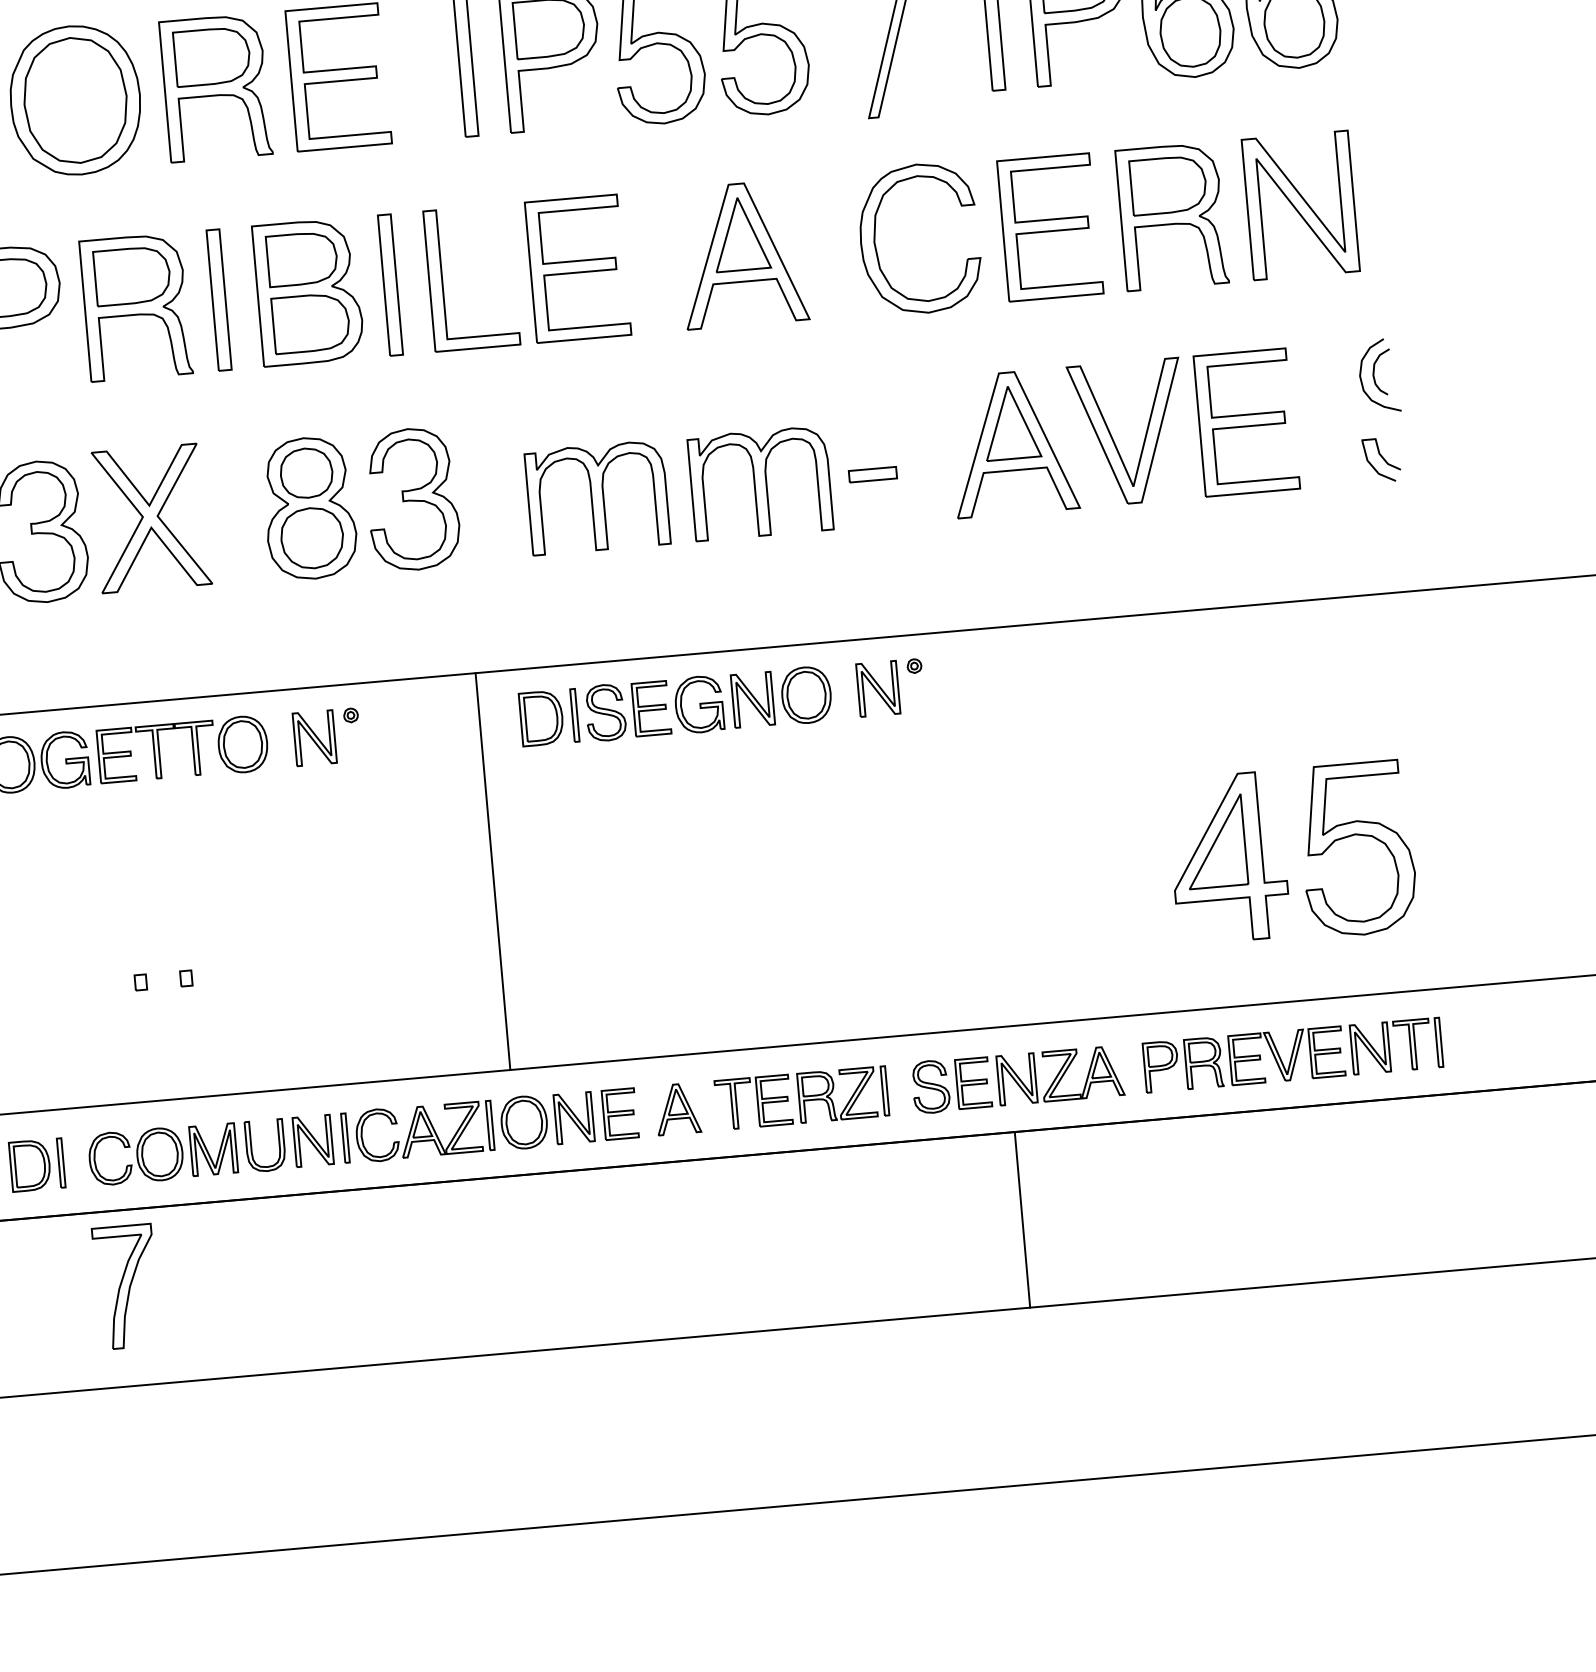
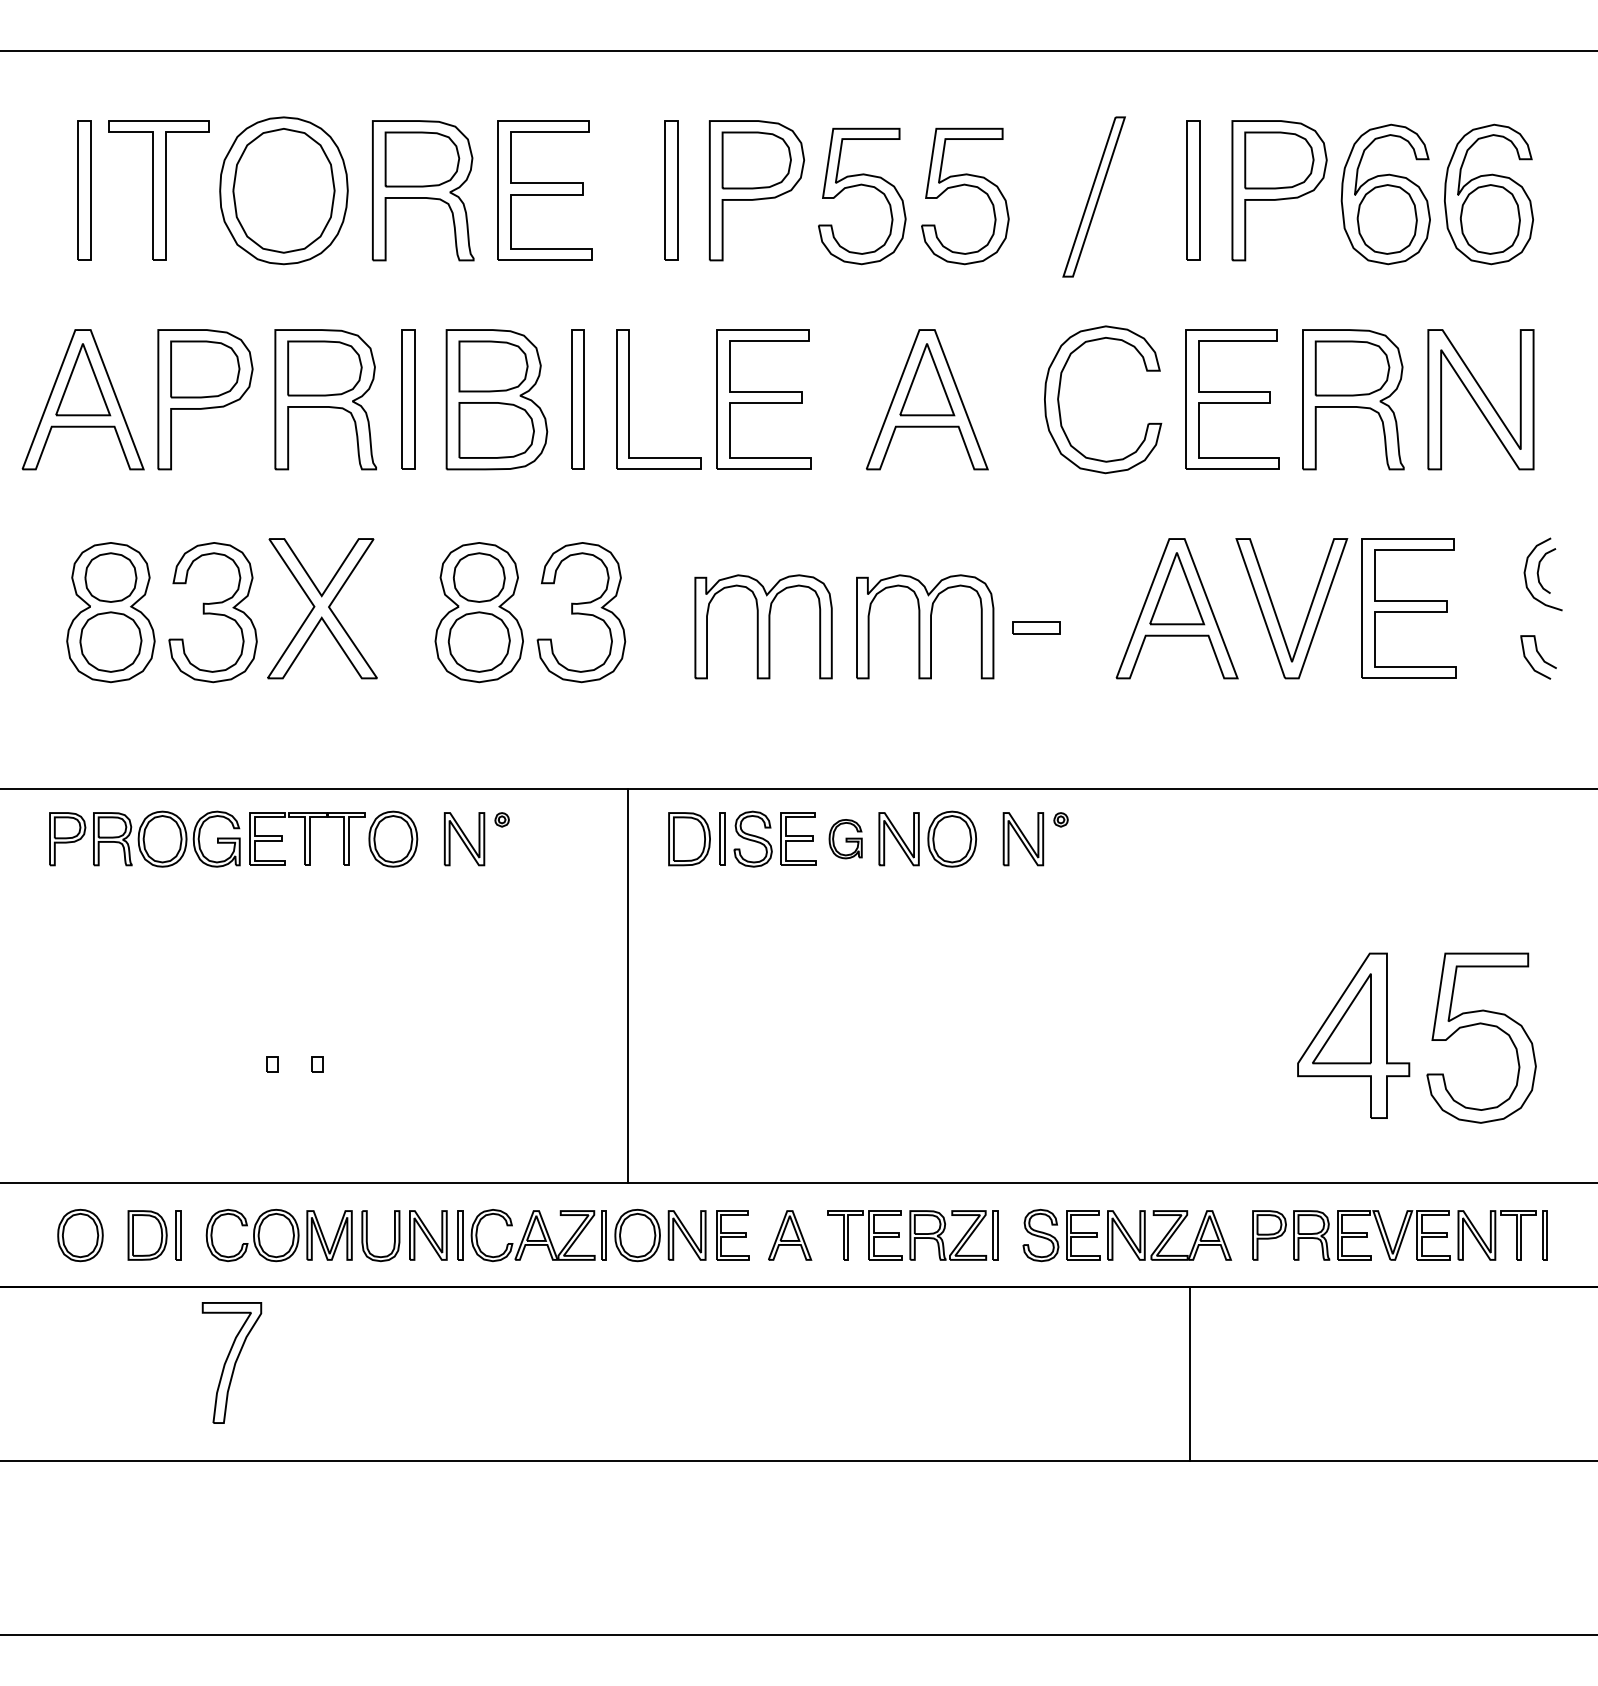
part: (698, 703) -> (845, 838), size x0.7
line: (1022, 1220) -> (1189, 1374), moved

